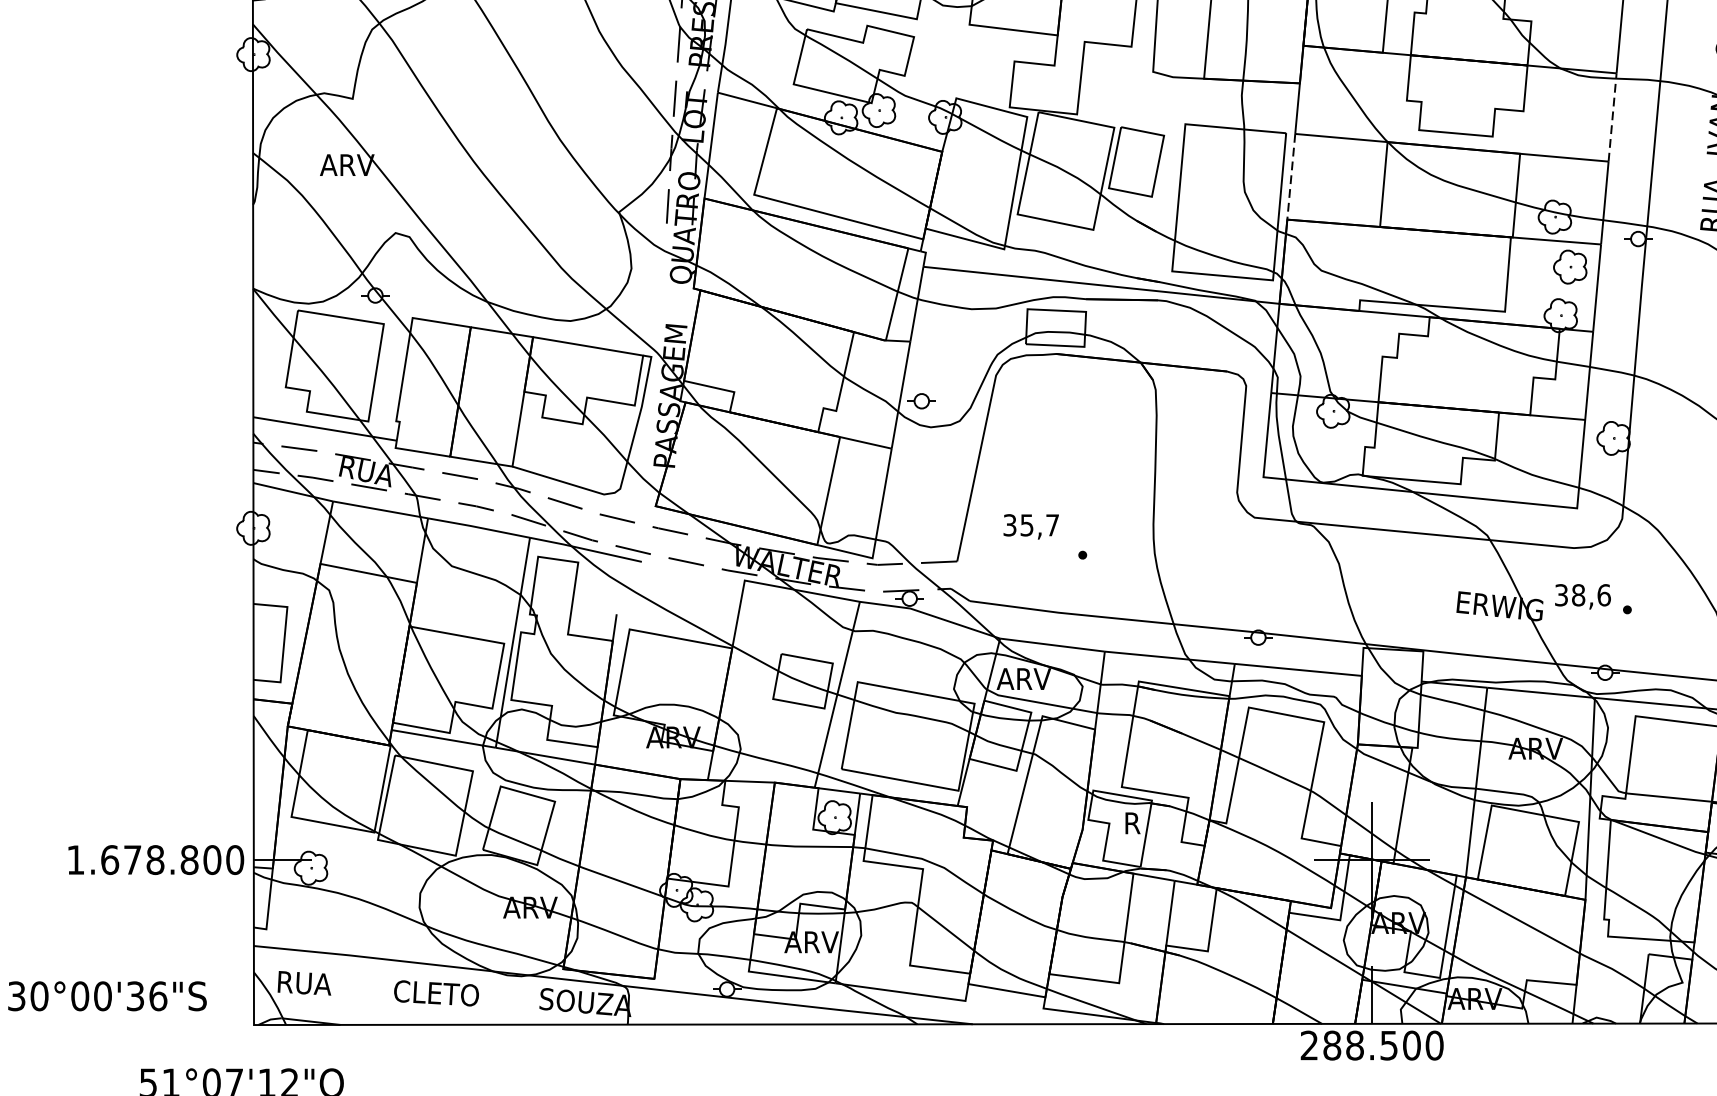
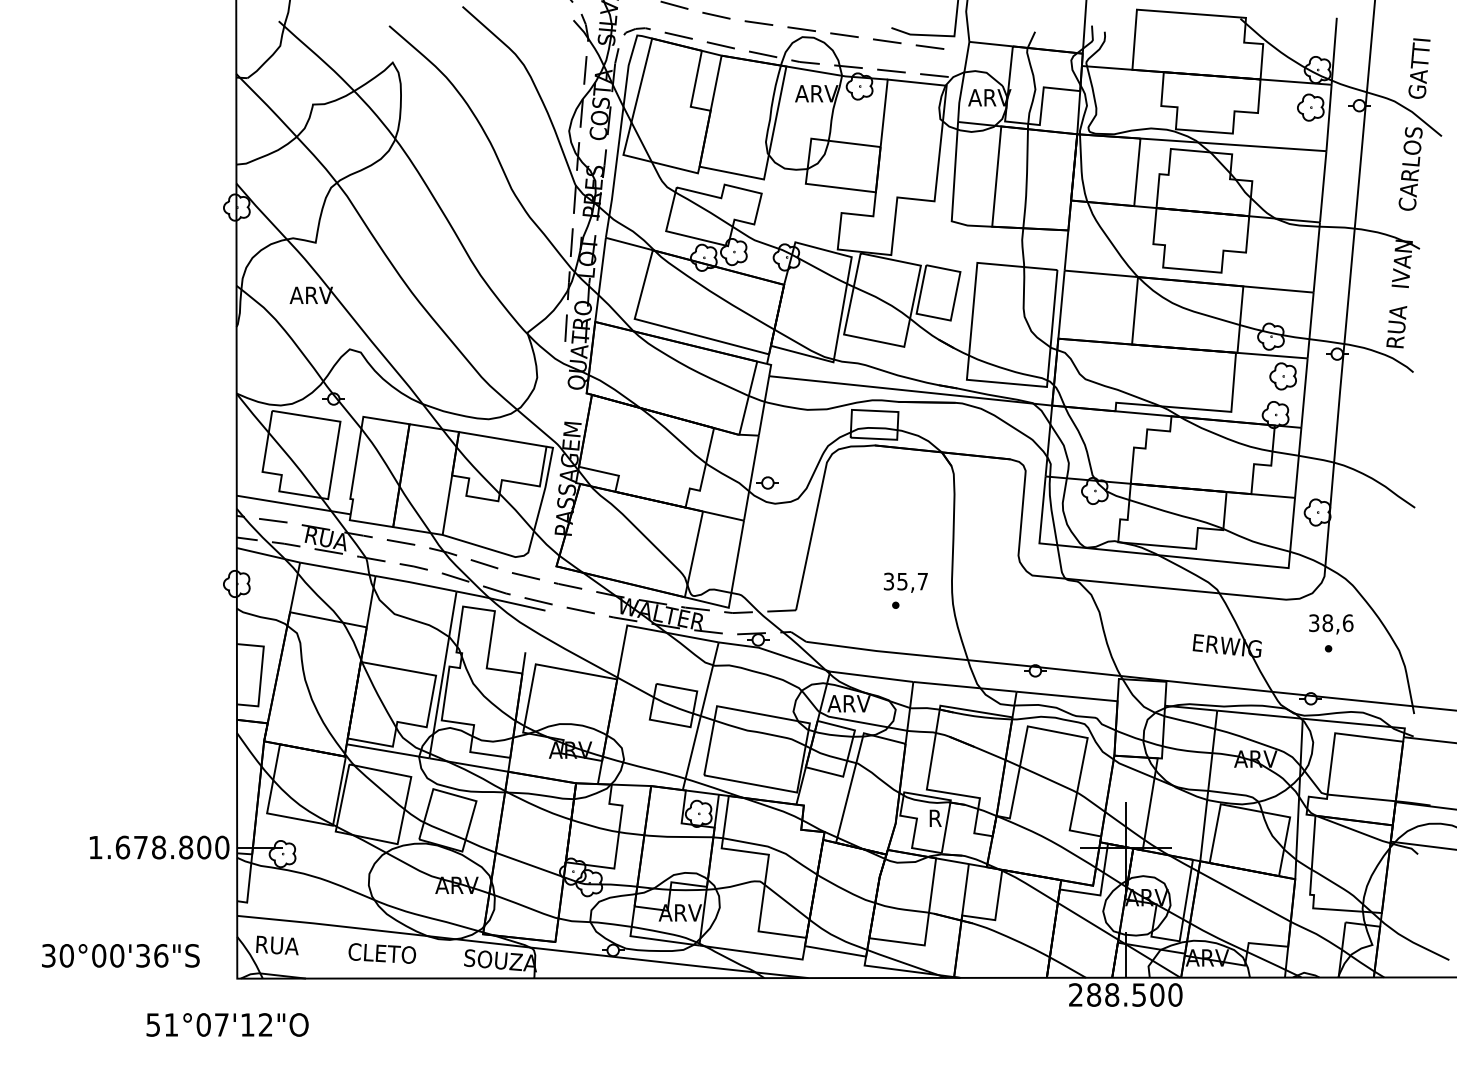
line: (1612, 117) -> (1316, 257), dashed -> solid
line: (1291, 177) -> (1061, 305), dashed -> solid
text: (1030, 526) -> (905, 582), moved
text: (1583, 596) -> (1331, 624), moved

